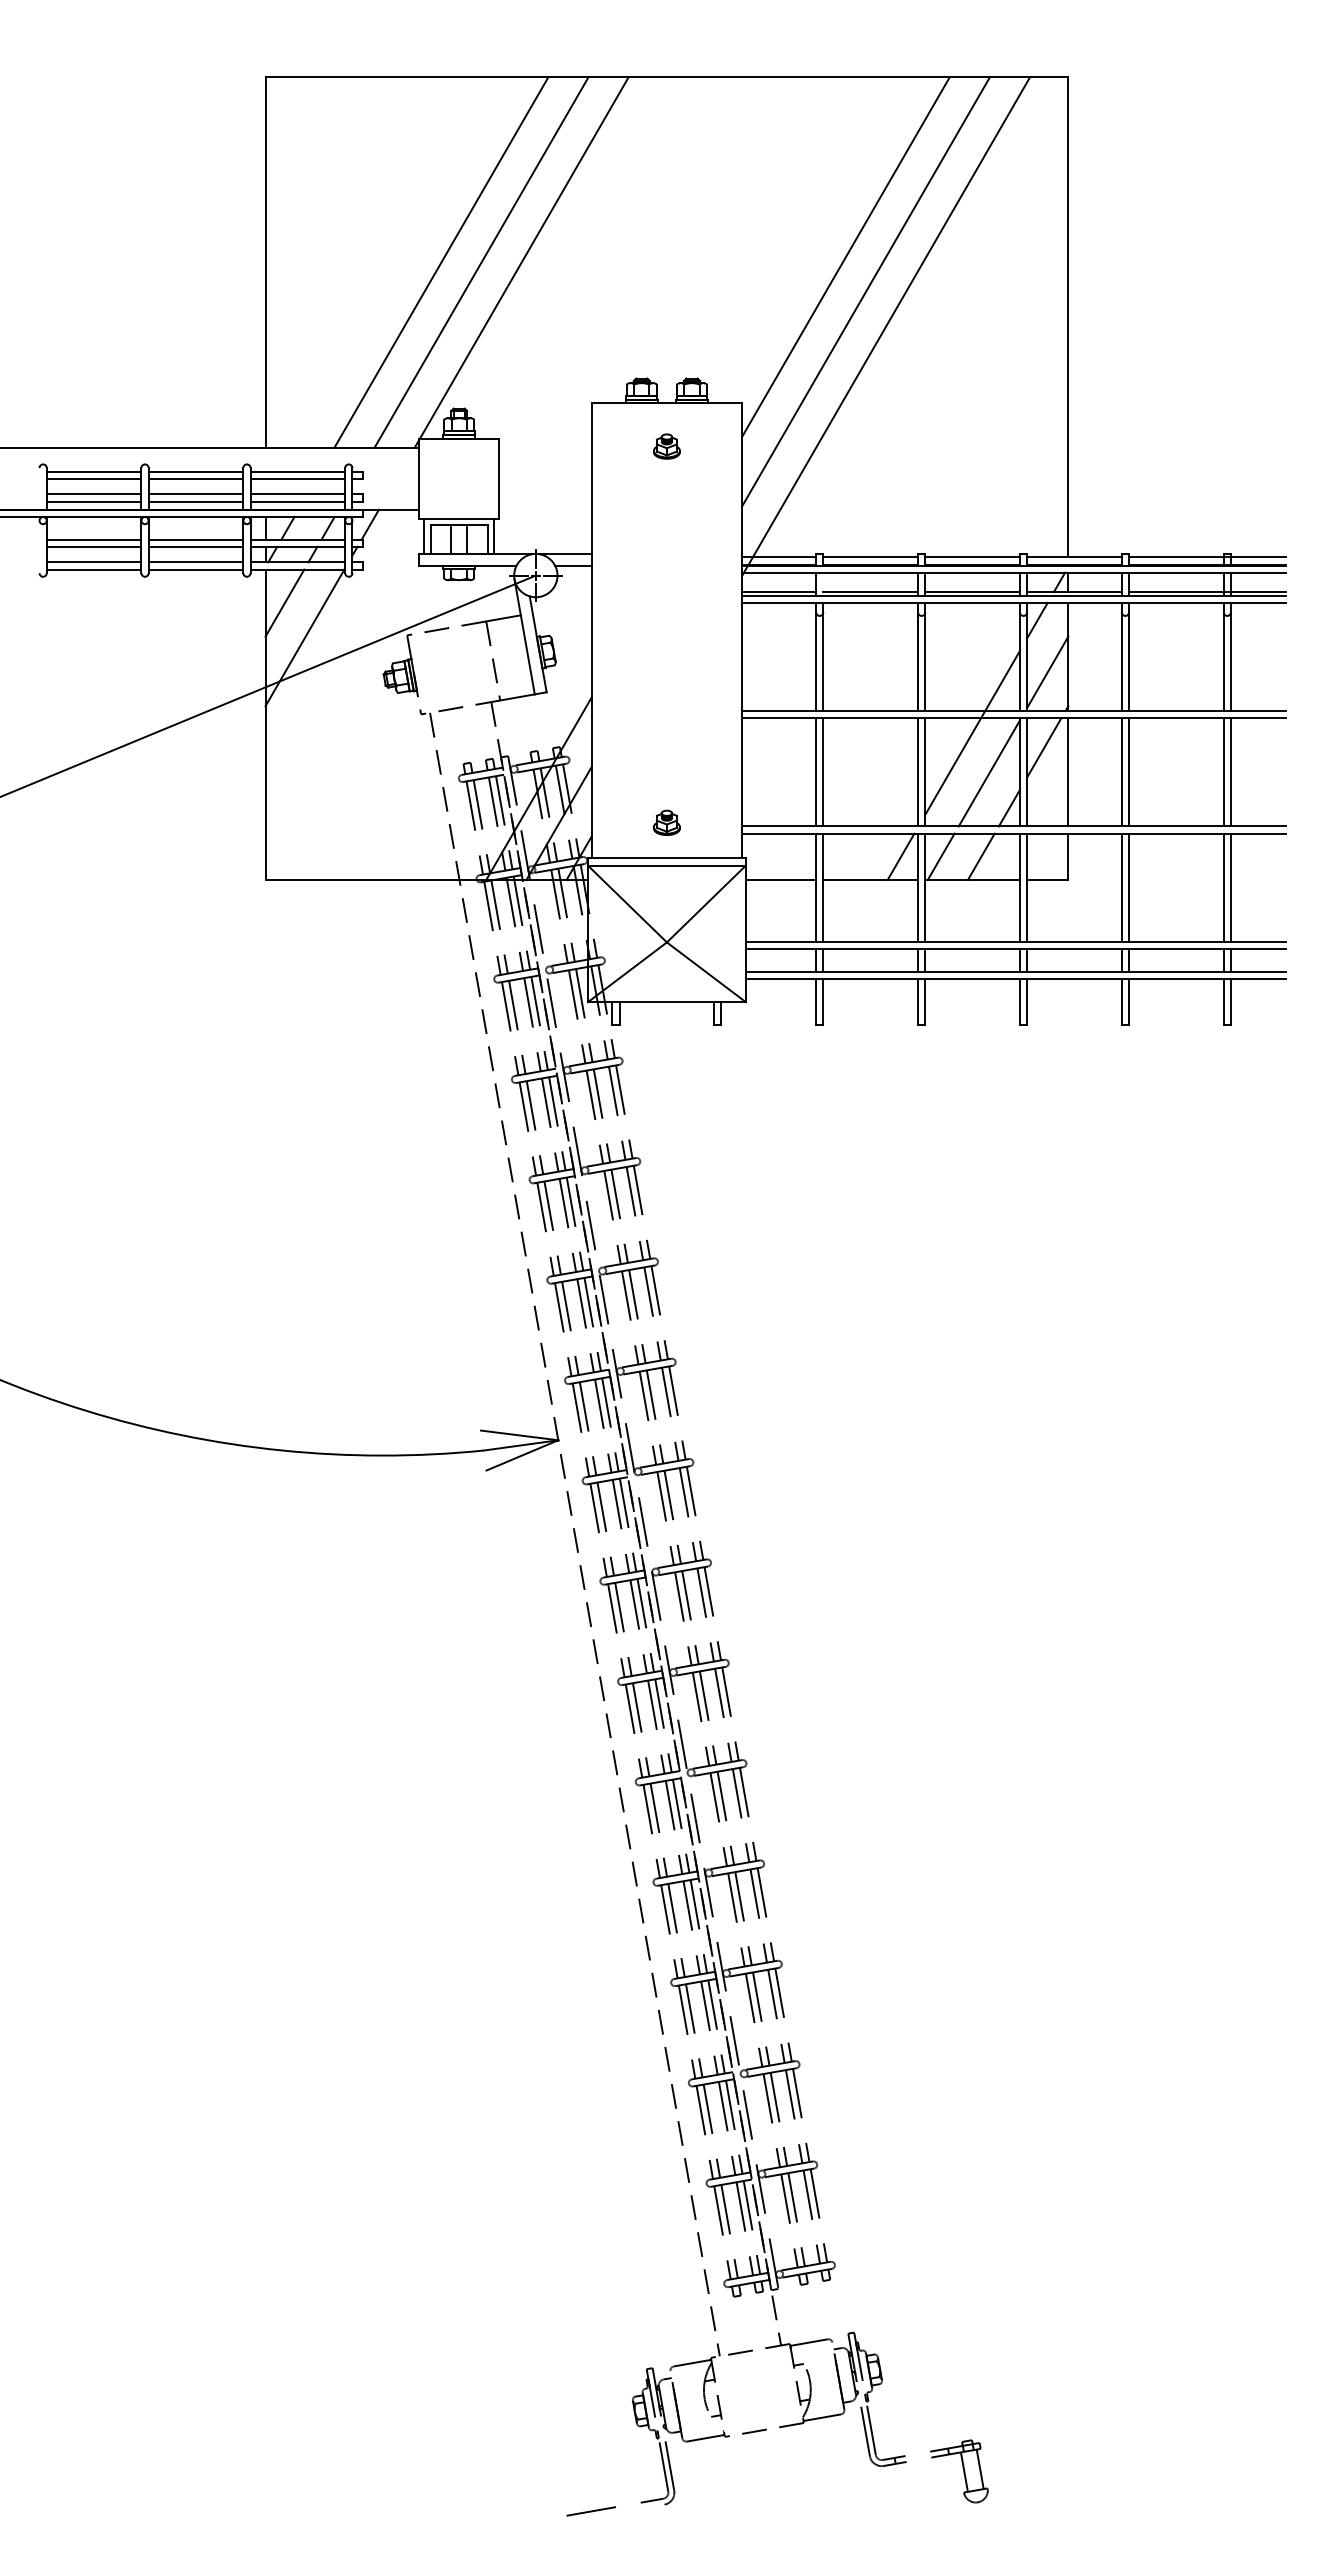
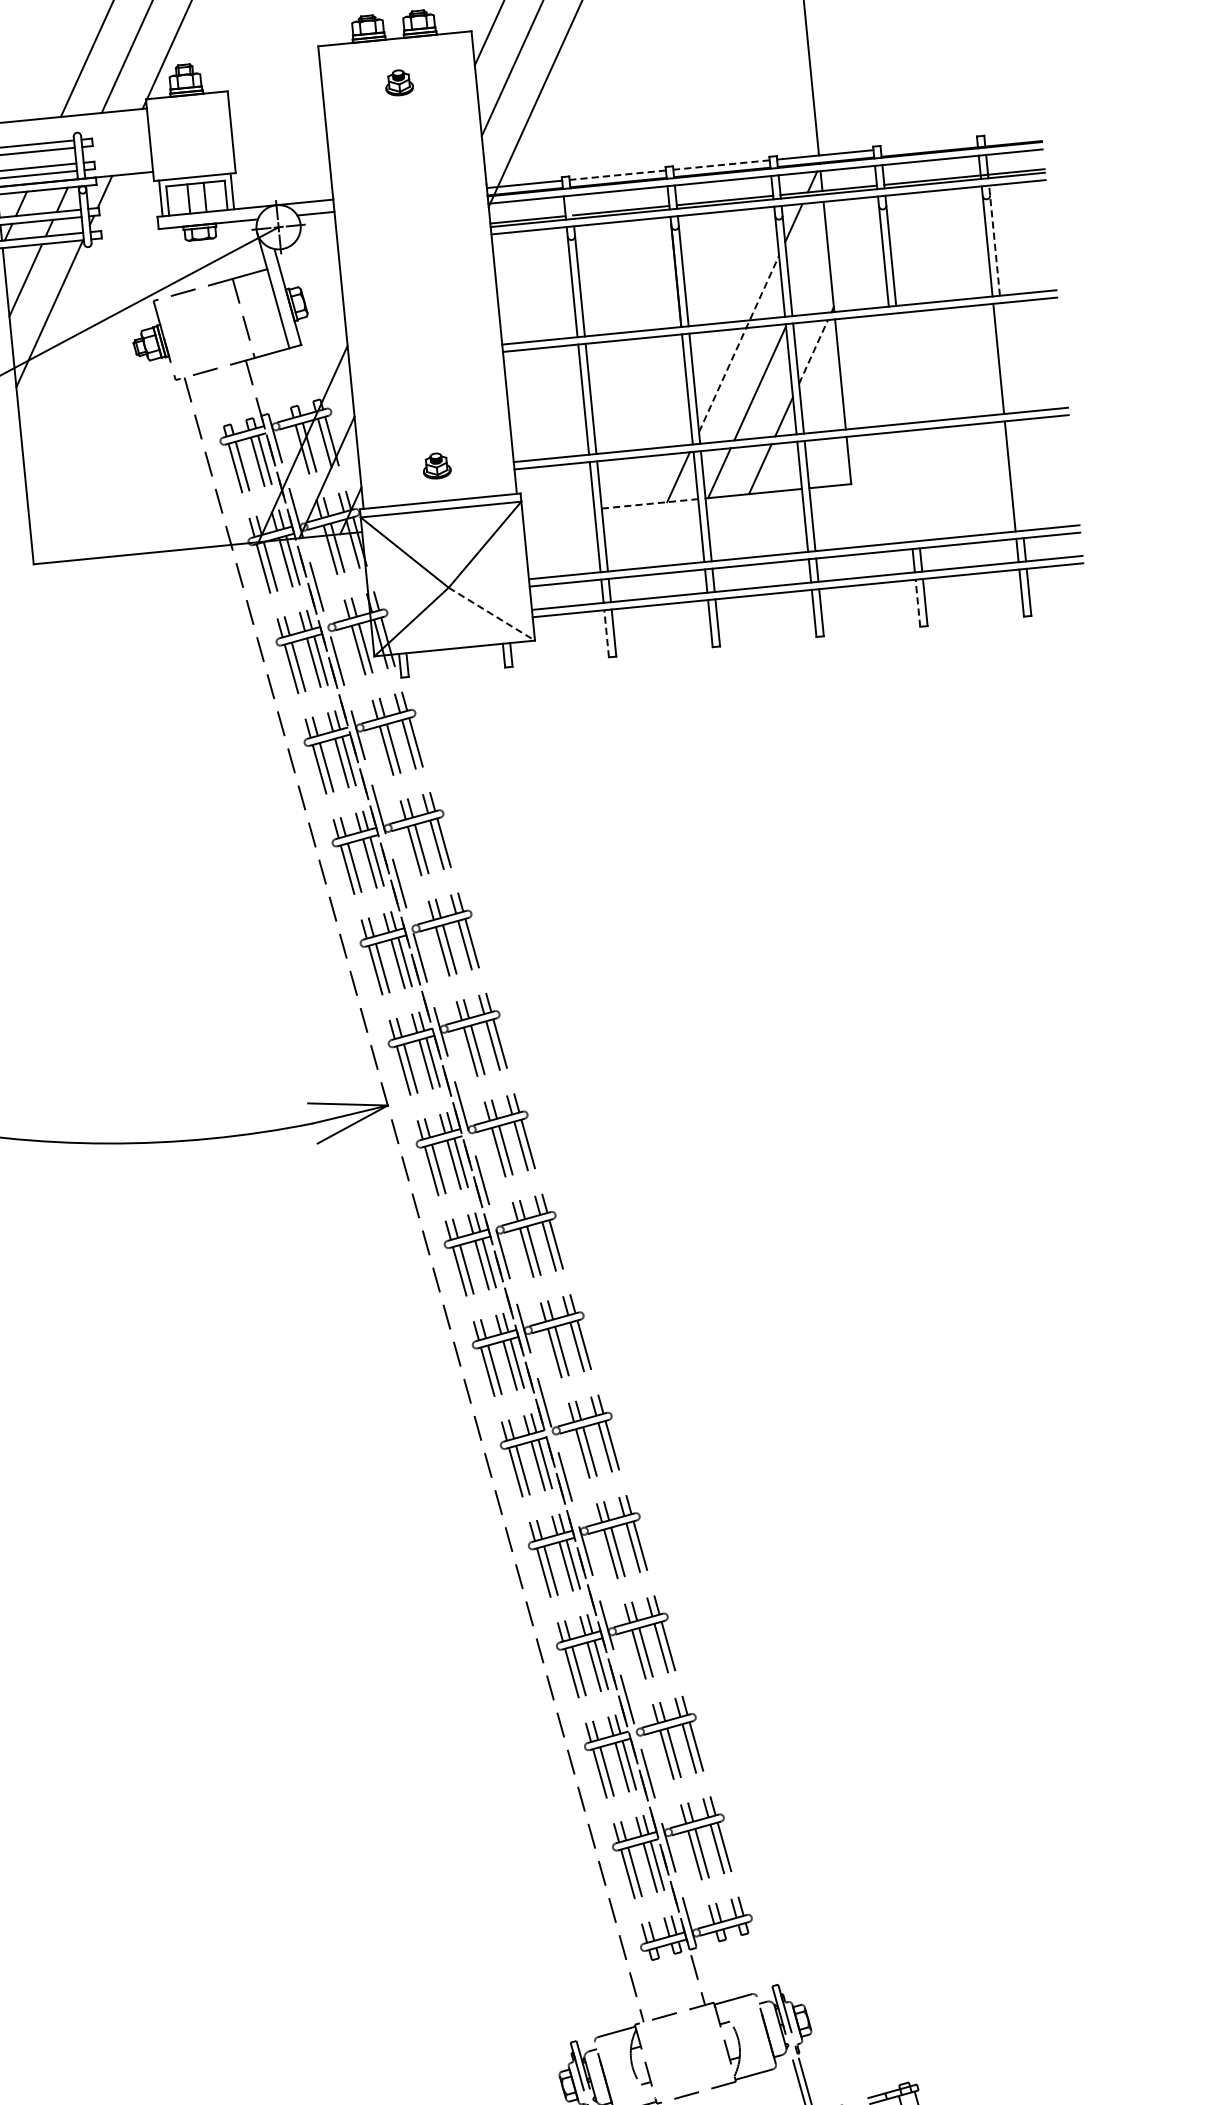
line: (870, 557) -> (617, 175), solid -> dashed
line: (972, 557) -> (721, 165), solid -> dashed
line: (1207, 557) -> (960, 141), removed
line: (1230, 656) -> (994, 240), solid -> dashed
line: (1047, 672) -> (809, 274), removed
line: (972, 732) -> (738, 343), solid -> dashed
line: (1044, 747) -> (813, 351), solid -> dashed
line: (1121, 772) -> (894, 369), removed
line: (1129, 772) -> (902, 368), removed
line: (1230, 772) -> (1005, 358), removed
line: (780, 880) -> (558, 513), removed
line: (871, 880) -> (650, 504), solid -> dashed
line: (1121, 887) -> (906, 486), removed
line: (1129, 887) -> (914, 485), removed
line: (1230, 887) -> (1017, 475), removed
line: (706, 972) -> (492, 614), solid -> dashed
line: (816, 1001) -> (606, 632), solid -> dashed
line: (1121, 1001) -> (917, 602), solid -> dashed

